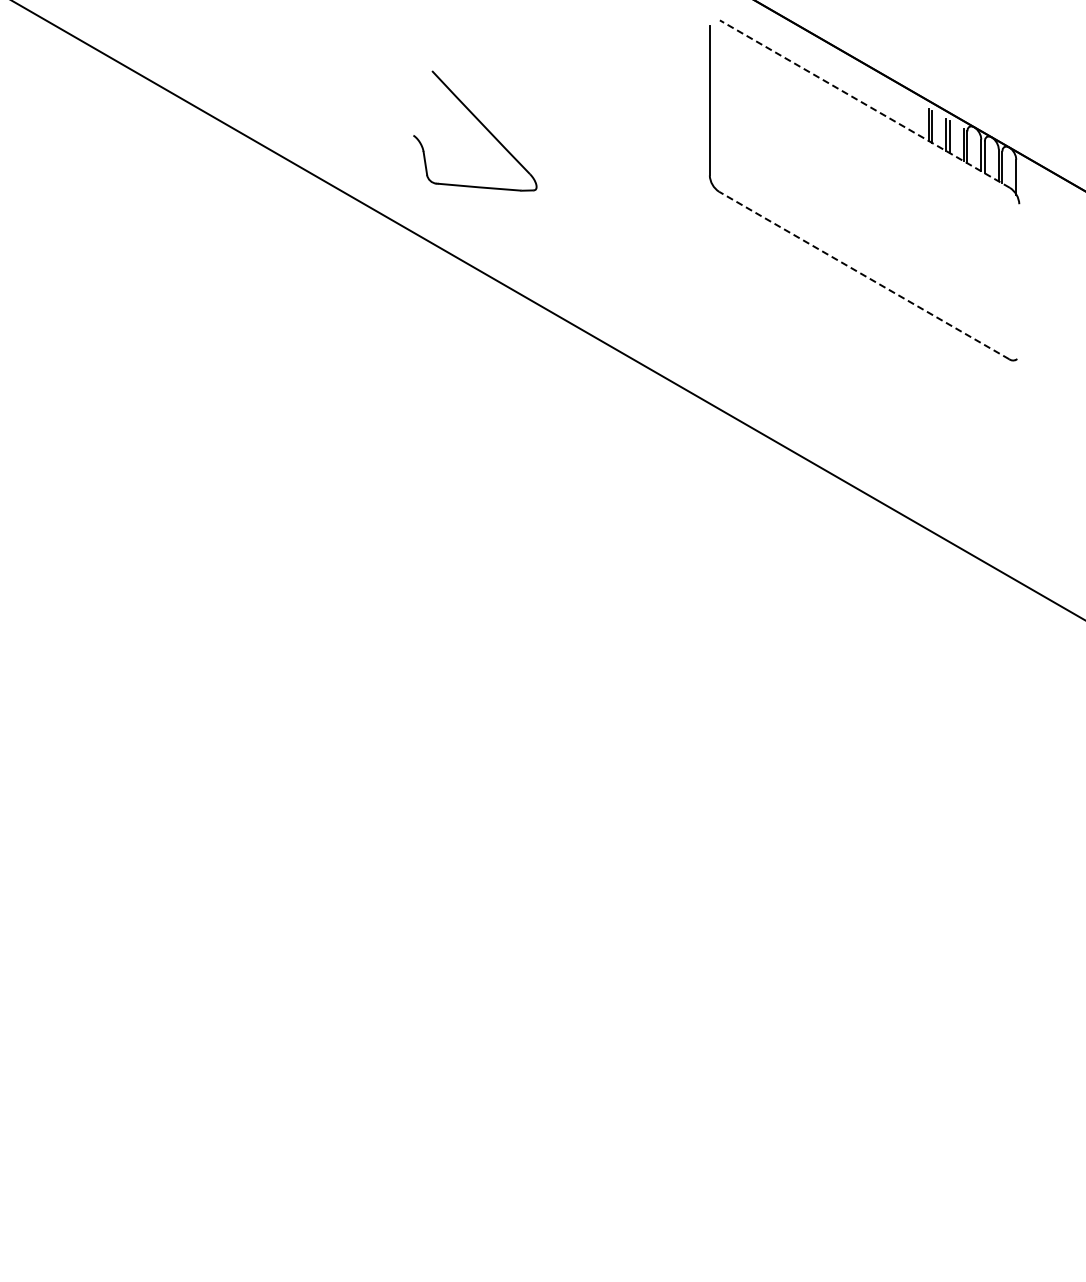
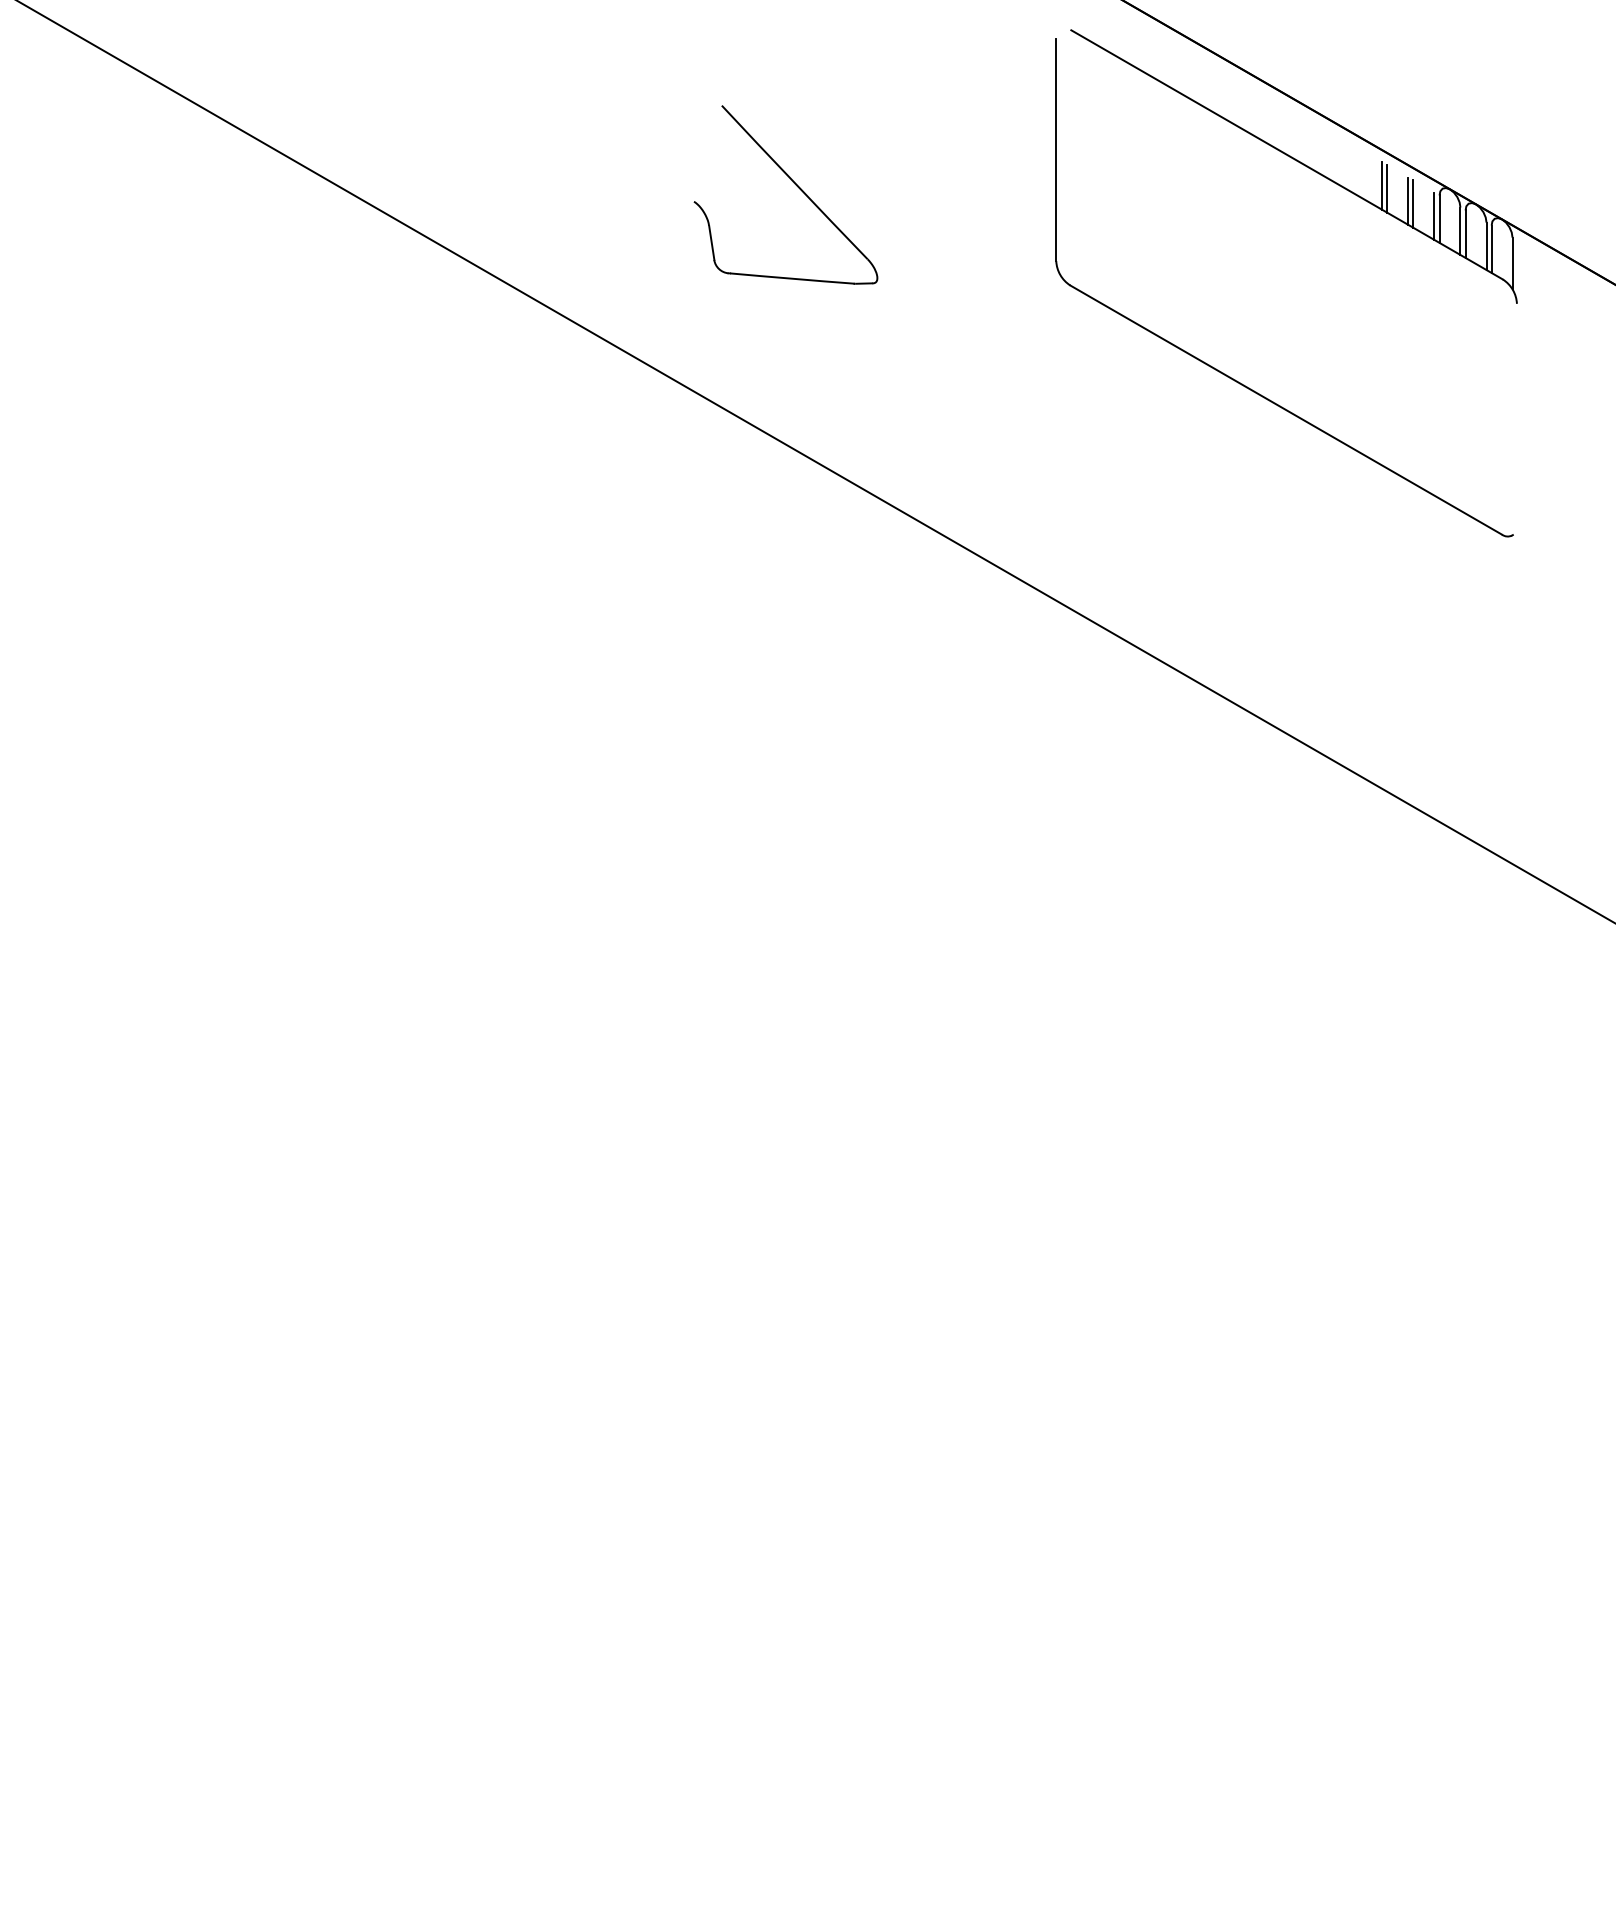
line: (864, 103) -> (1286, 153), dashed -> solid
part: (481, 124) -> (795, 185), moved
line: (863, 275) -> (1285, 409), dashed -> solid

